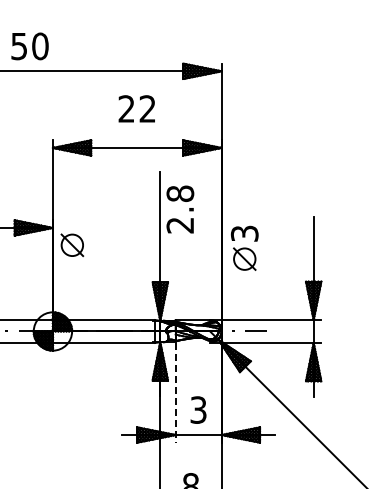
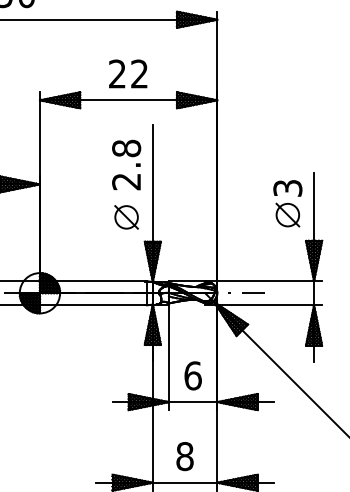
text: (136, 108) -> (127, 73), moved
text: (180, 209) -> (126, 165), moved
part: (72, 245) -> (126, 217), moved
part: (244, 247) -> (287, 202), moved
line: (175, 392) -> (168, 357), dashed -> solid
text: (198, 409) -> (192, 375), 3 -> 6

